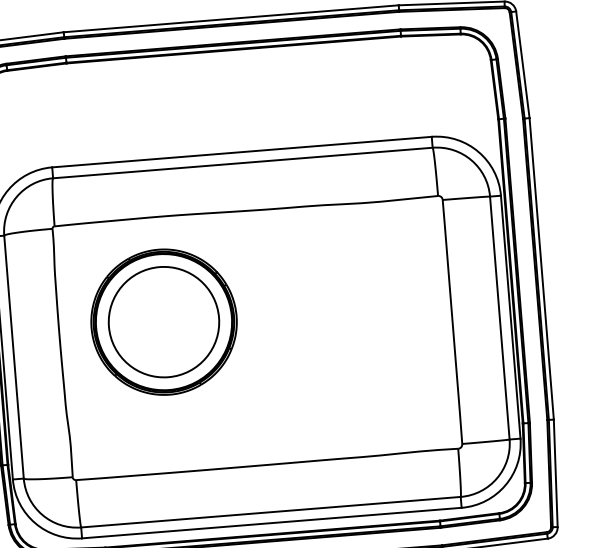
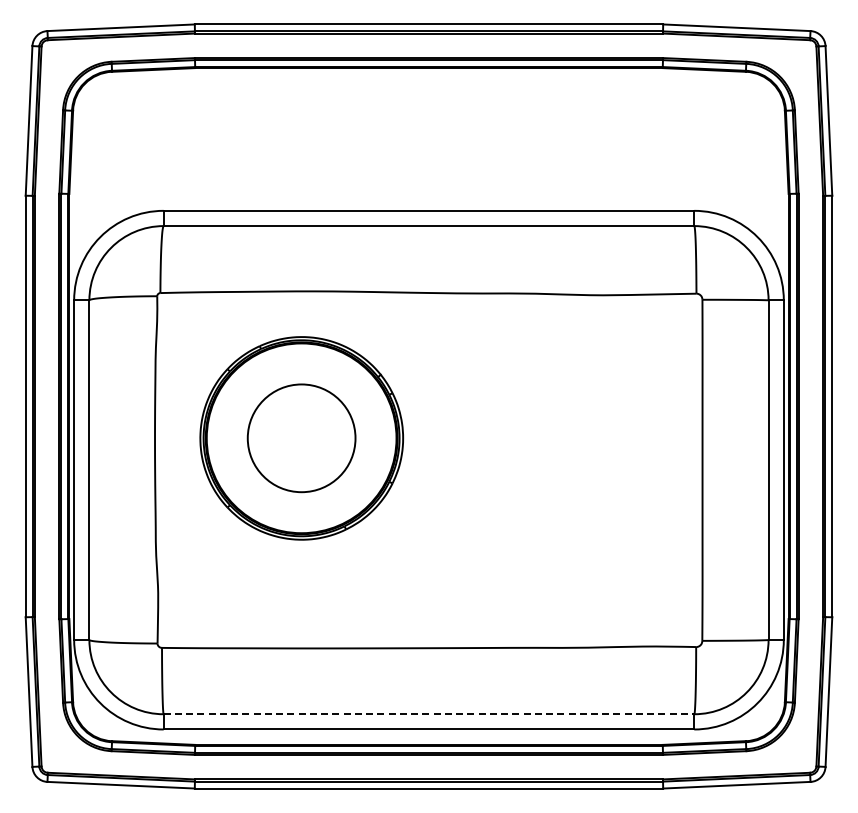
circle: (163, 322) -> (301, 438), size x0.7
line: (271, 512) -> (429, 714), solid -> dashed

